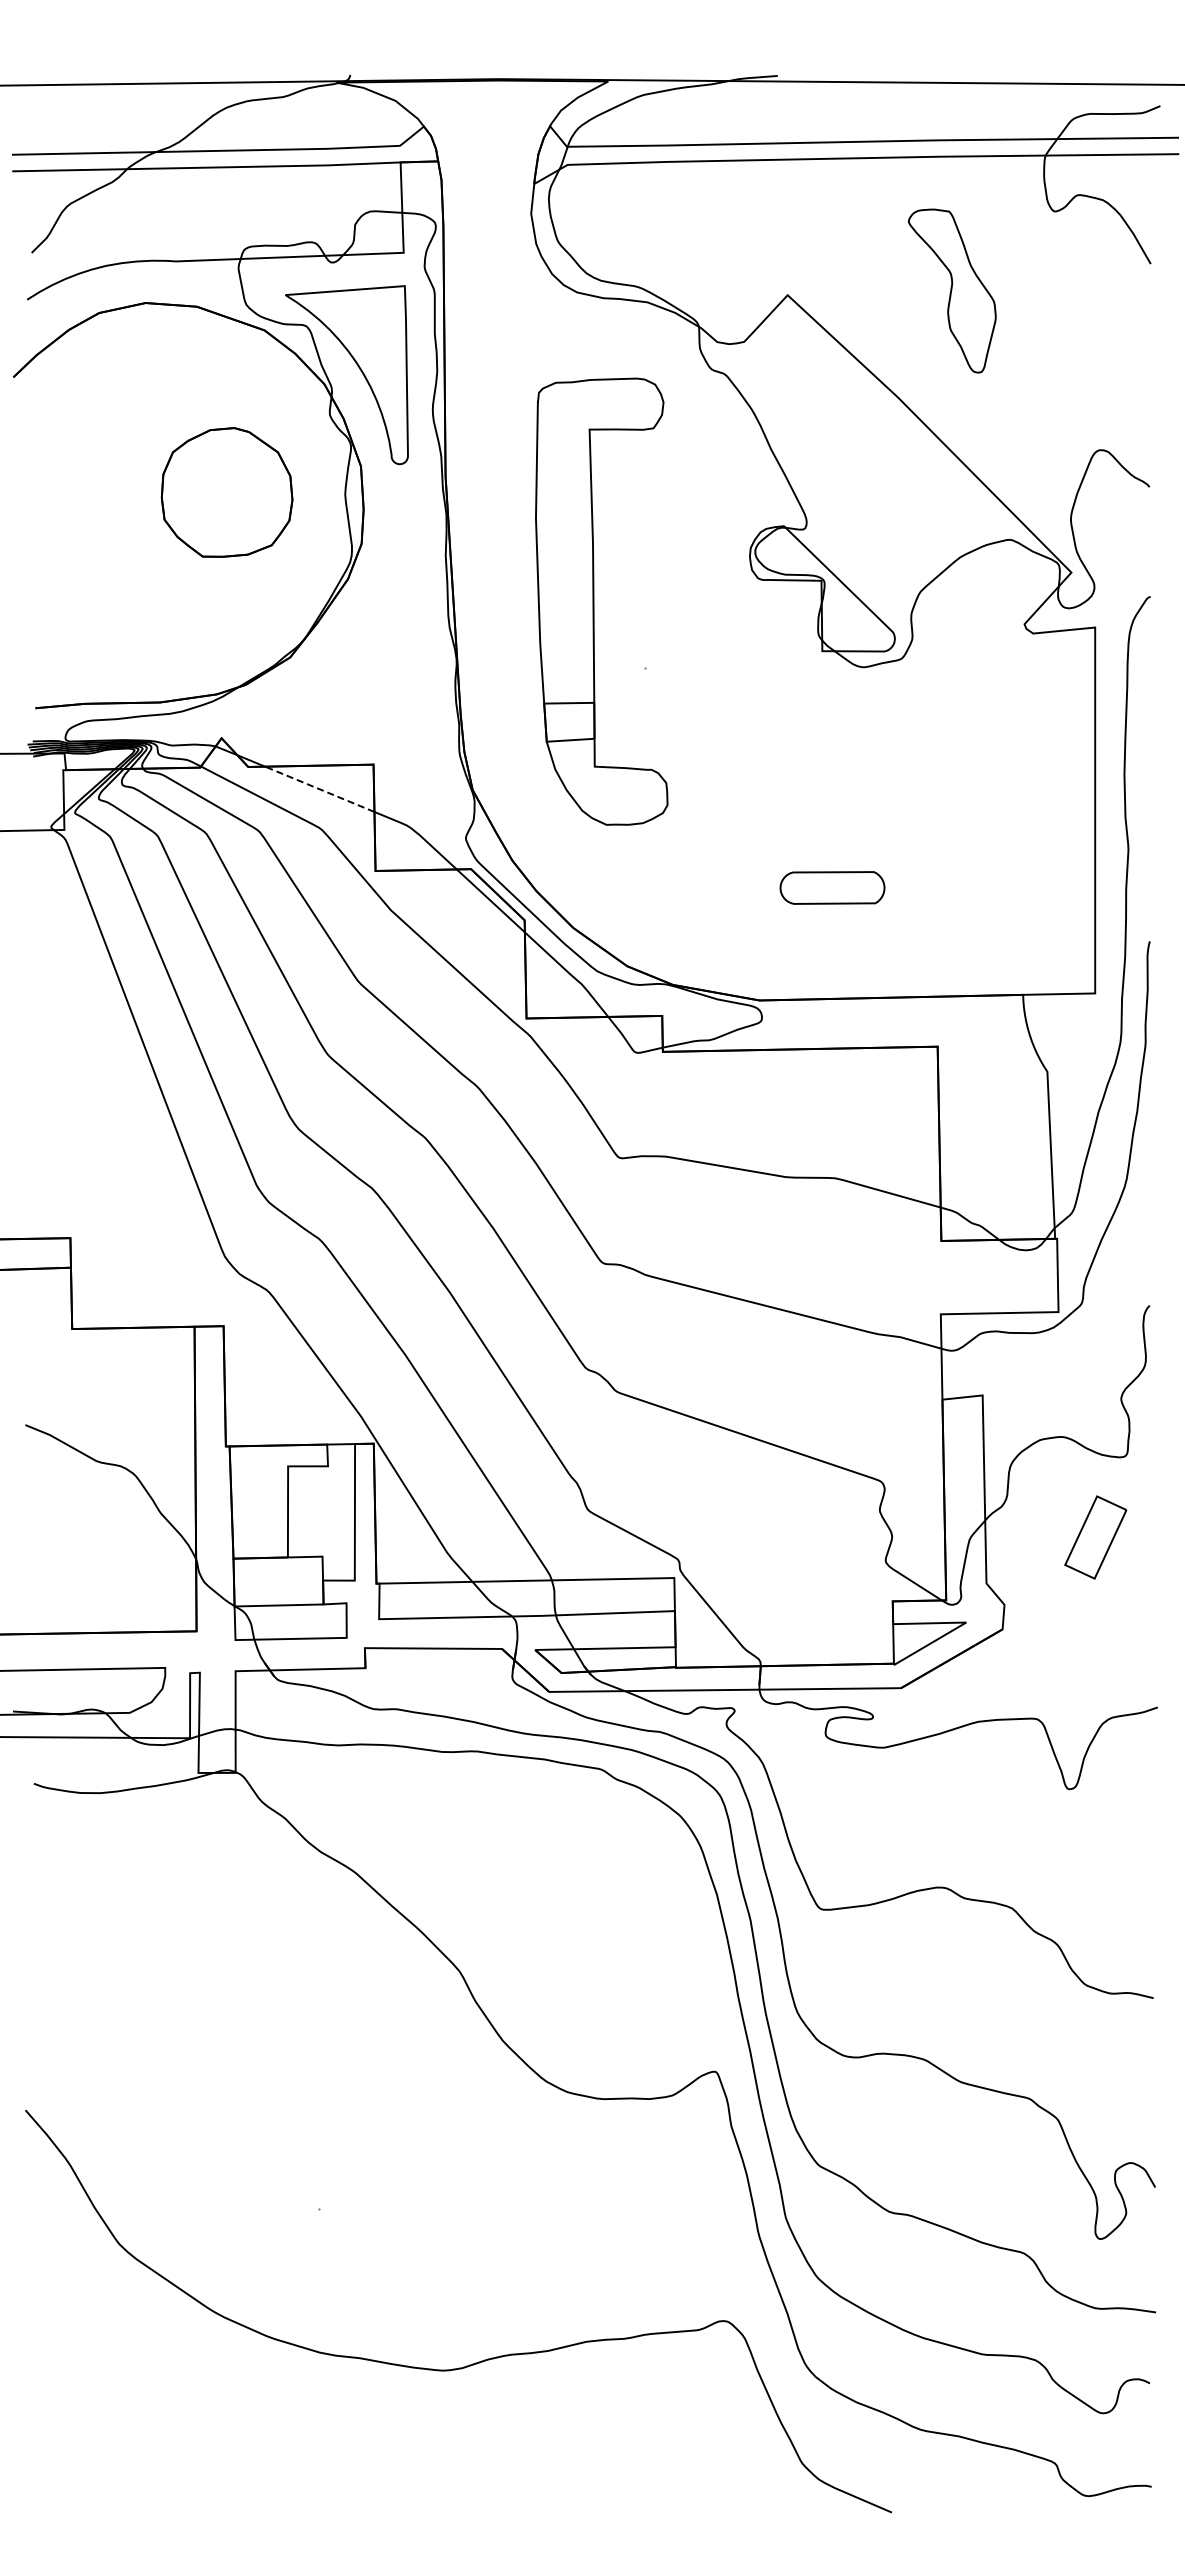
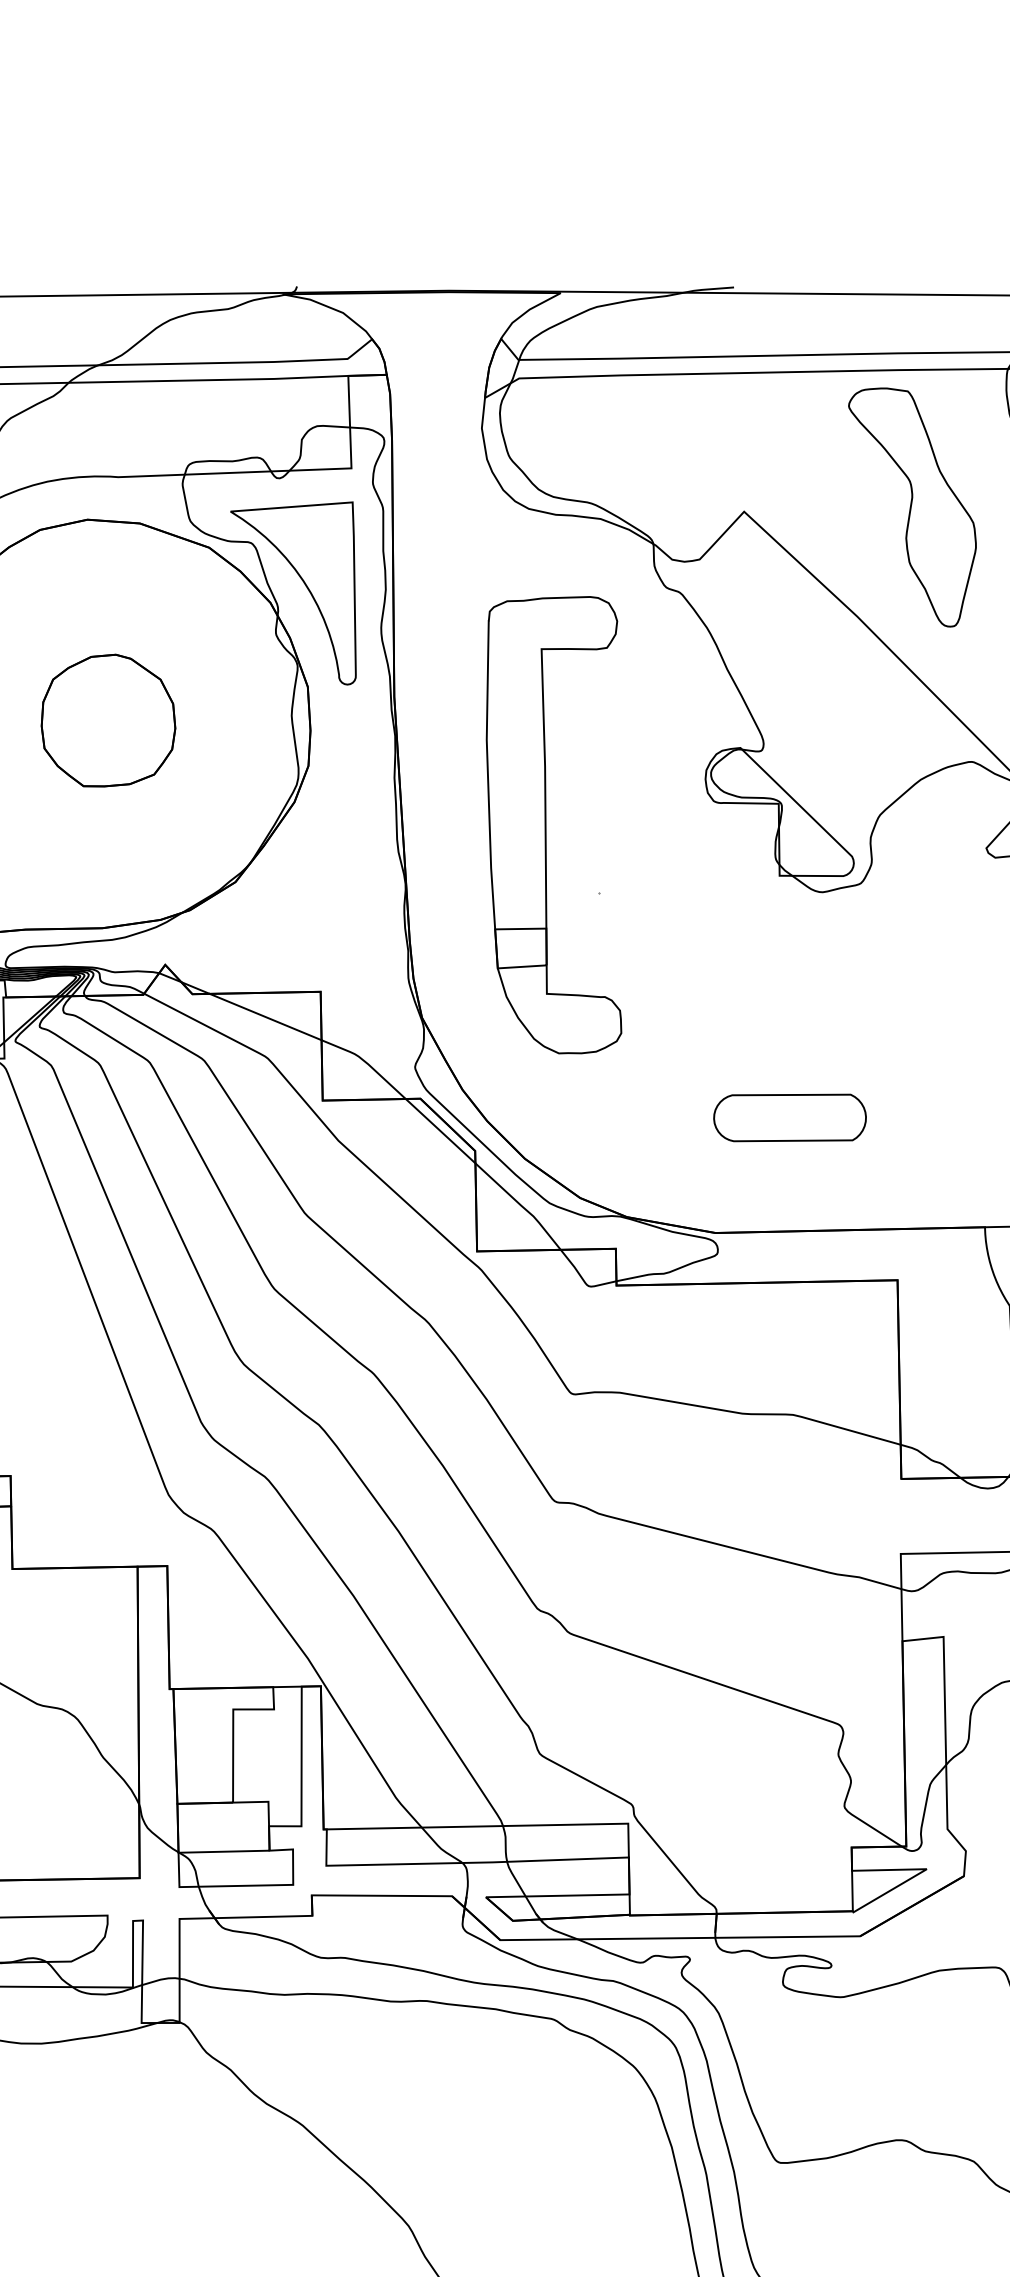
part: (952, 290) -> (912, 506), size x1.43
part: (226, 492) -> (107, 720), moved
line: (319, 789) -> (265, 1017), dashed -> solid
part: (832, 887) -> (790, 1117), size x1.43

